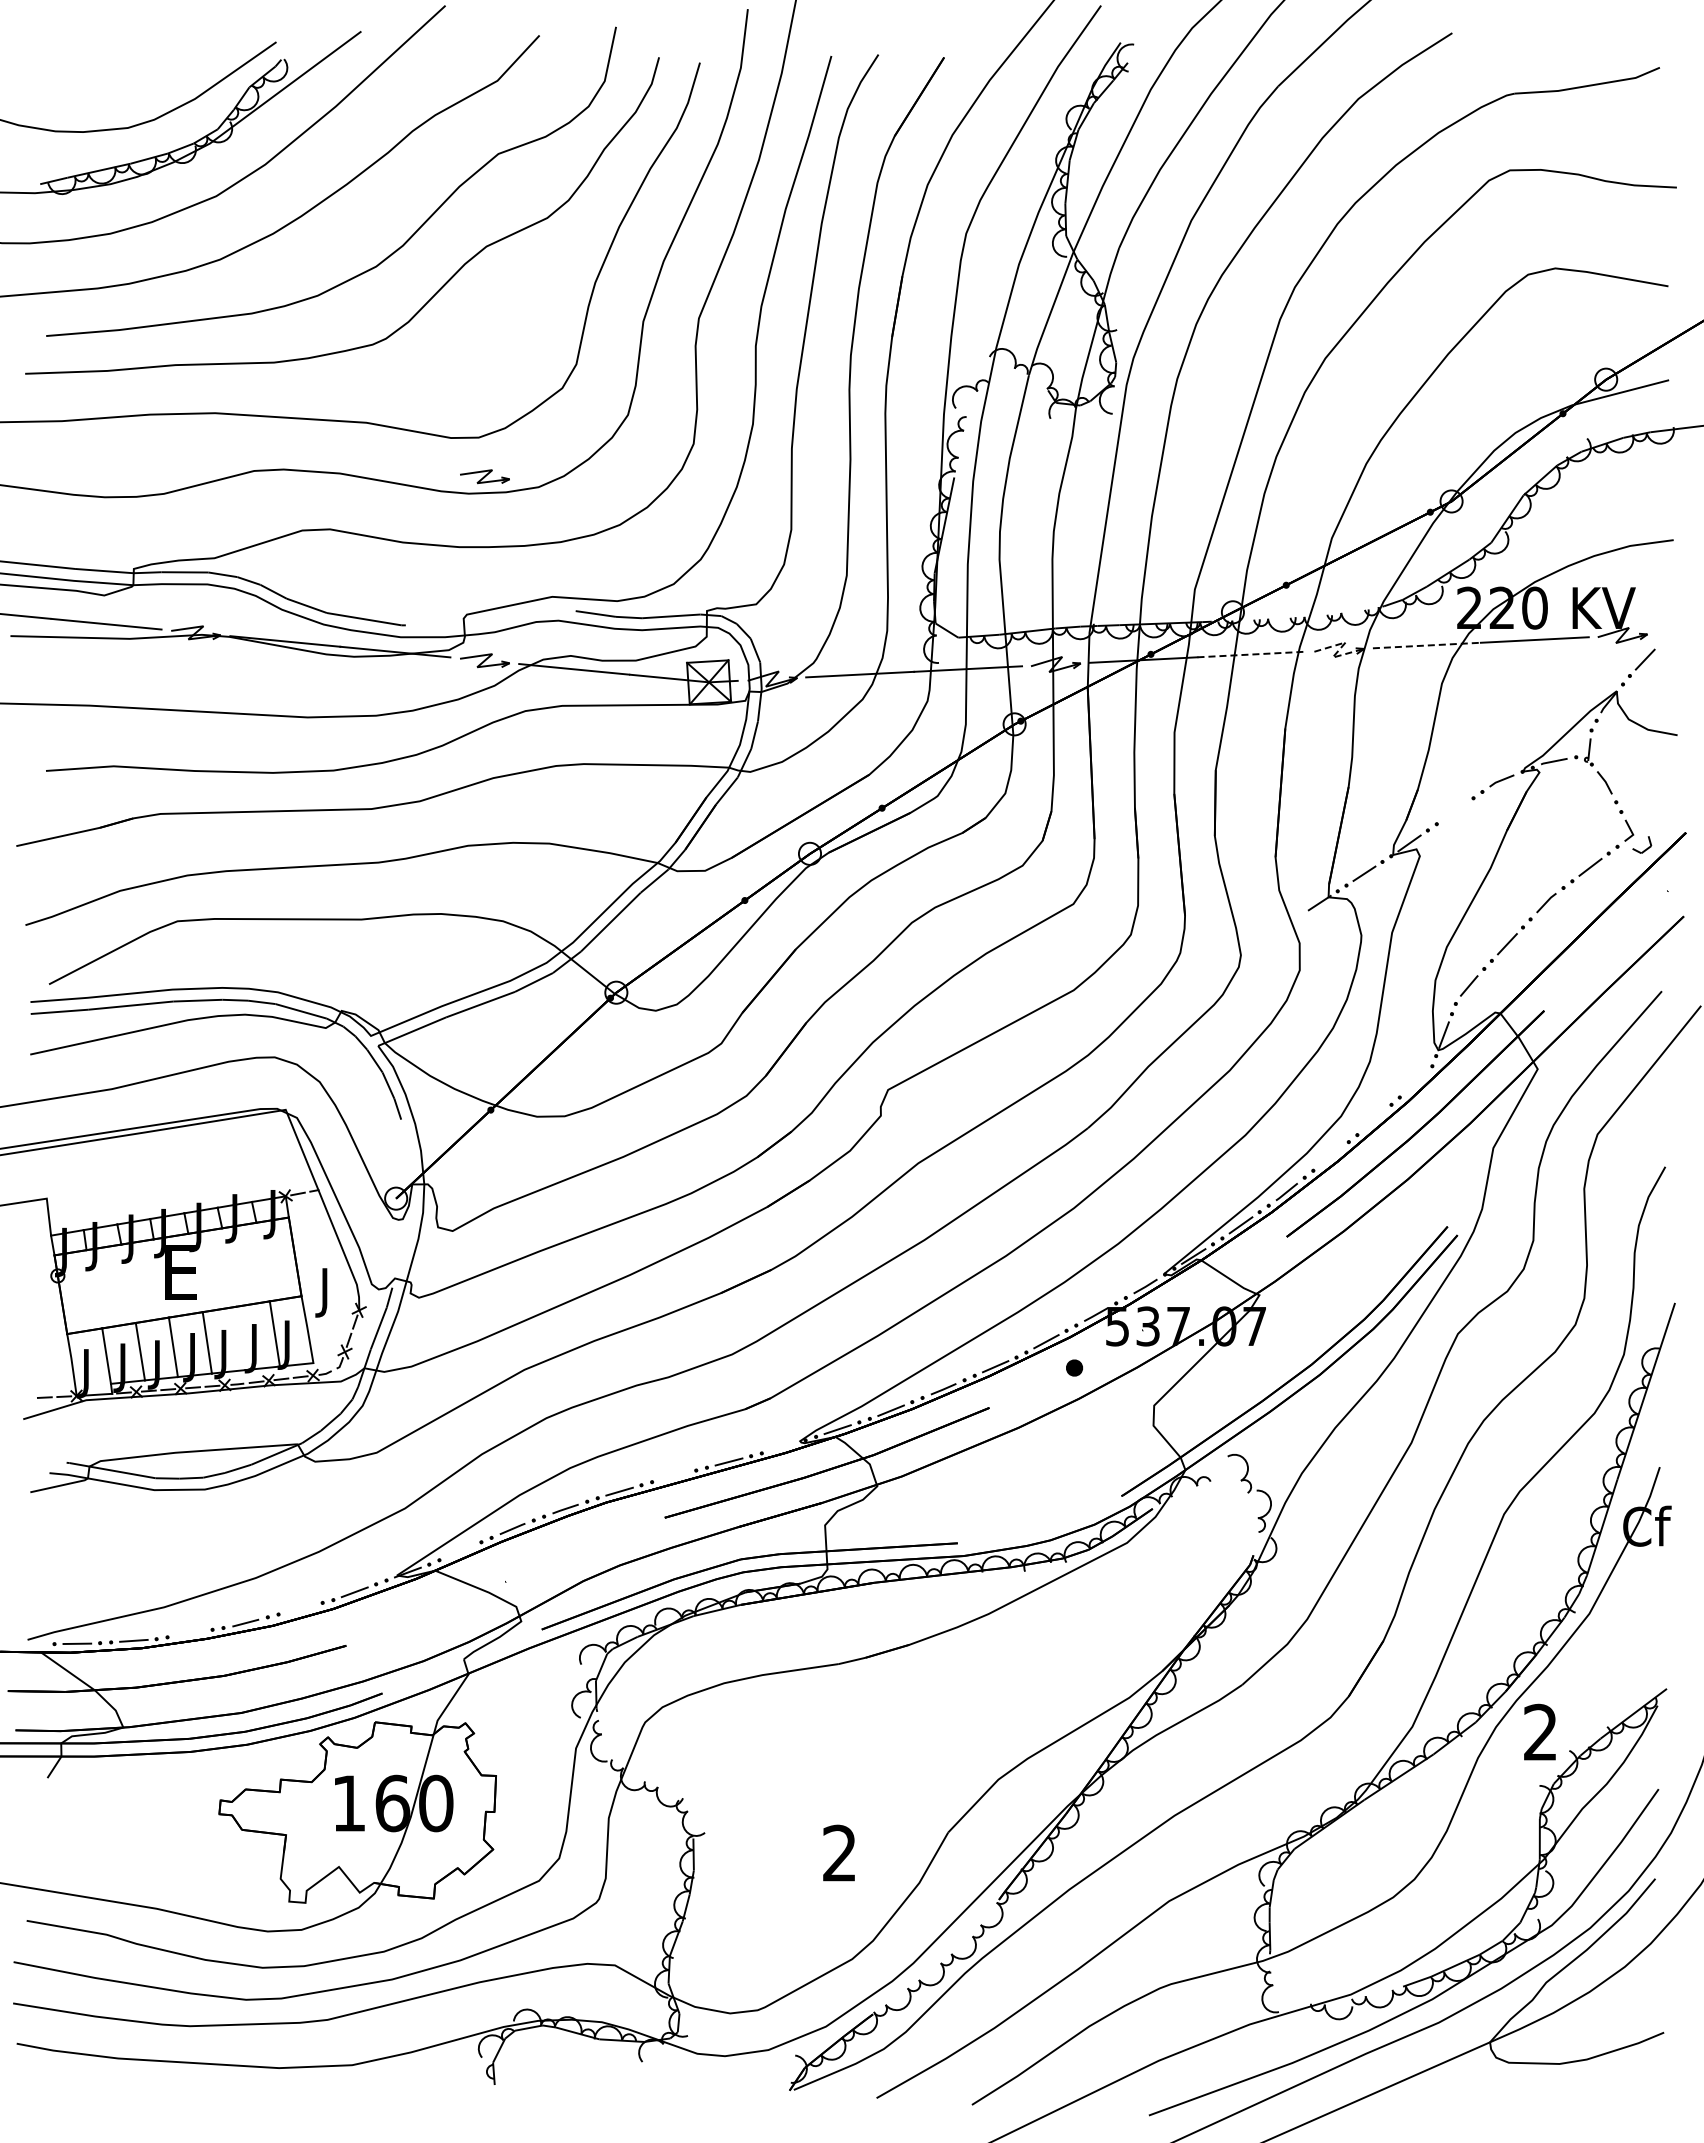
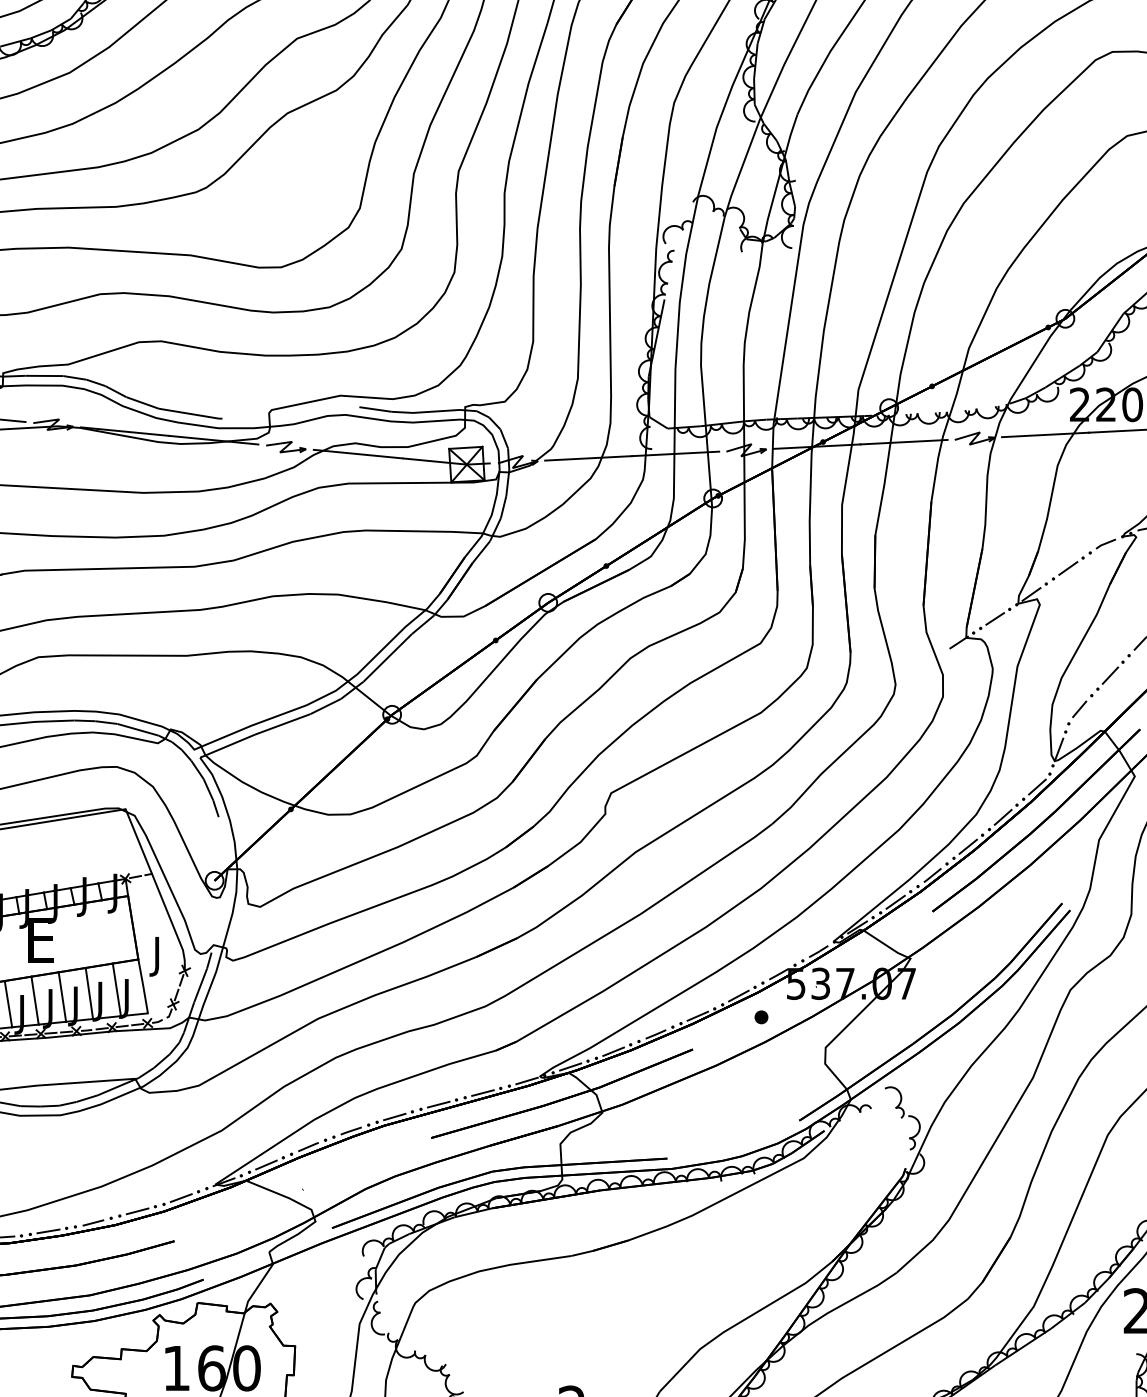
part: (484, 476) -> (285, 298), removed
line: (1427, 645) -> (1046, 434), dashed -> solid
line: (1338, 650) -> (974, 438), dashed -> solid
line: (1251, 654) -> (904, 442), dashed -> solid
line: (1455, 811) -> (1068, 568), added
line: (1416, 1082) -> (1037, 787), added
line: (1374, 1119) -> (1003, 816), added
line: (1330, 1156) -> (967, 846), added
line: (240, 1338) -> (89, 993), added
line: (783, 1447) -> (526, 1081), added
line: (673, 1475) -> (438, 1103), added
line: (460, 1550) -> (266, 1164), added
line: (300, 1608) -> (137, 1211), added
line: (189, 1633) -> (48, 1231), added

